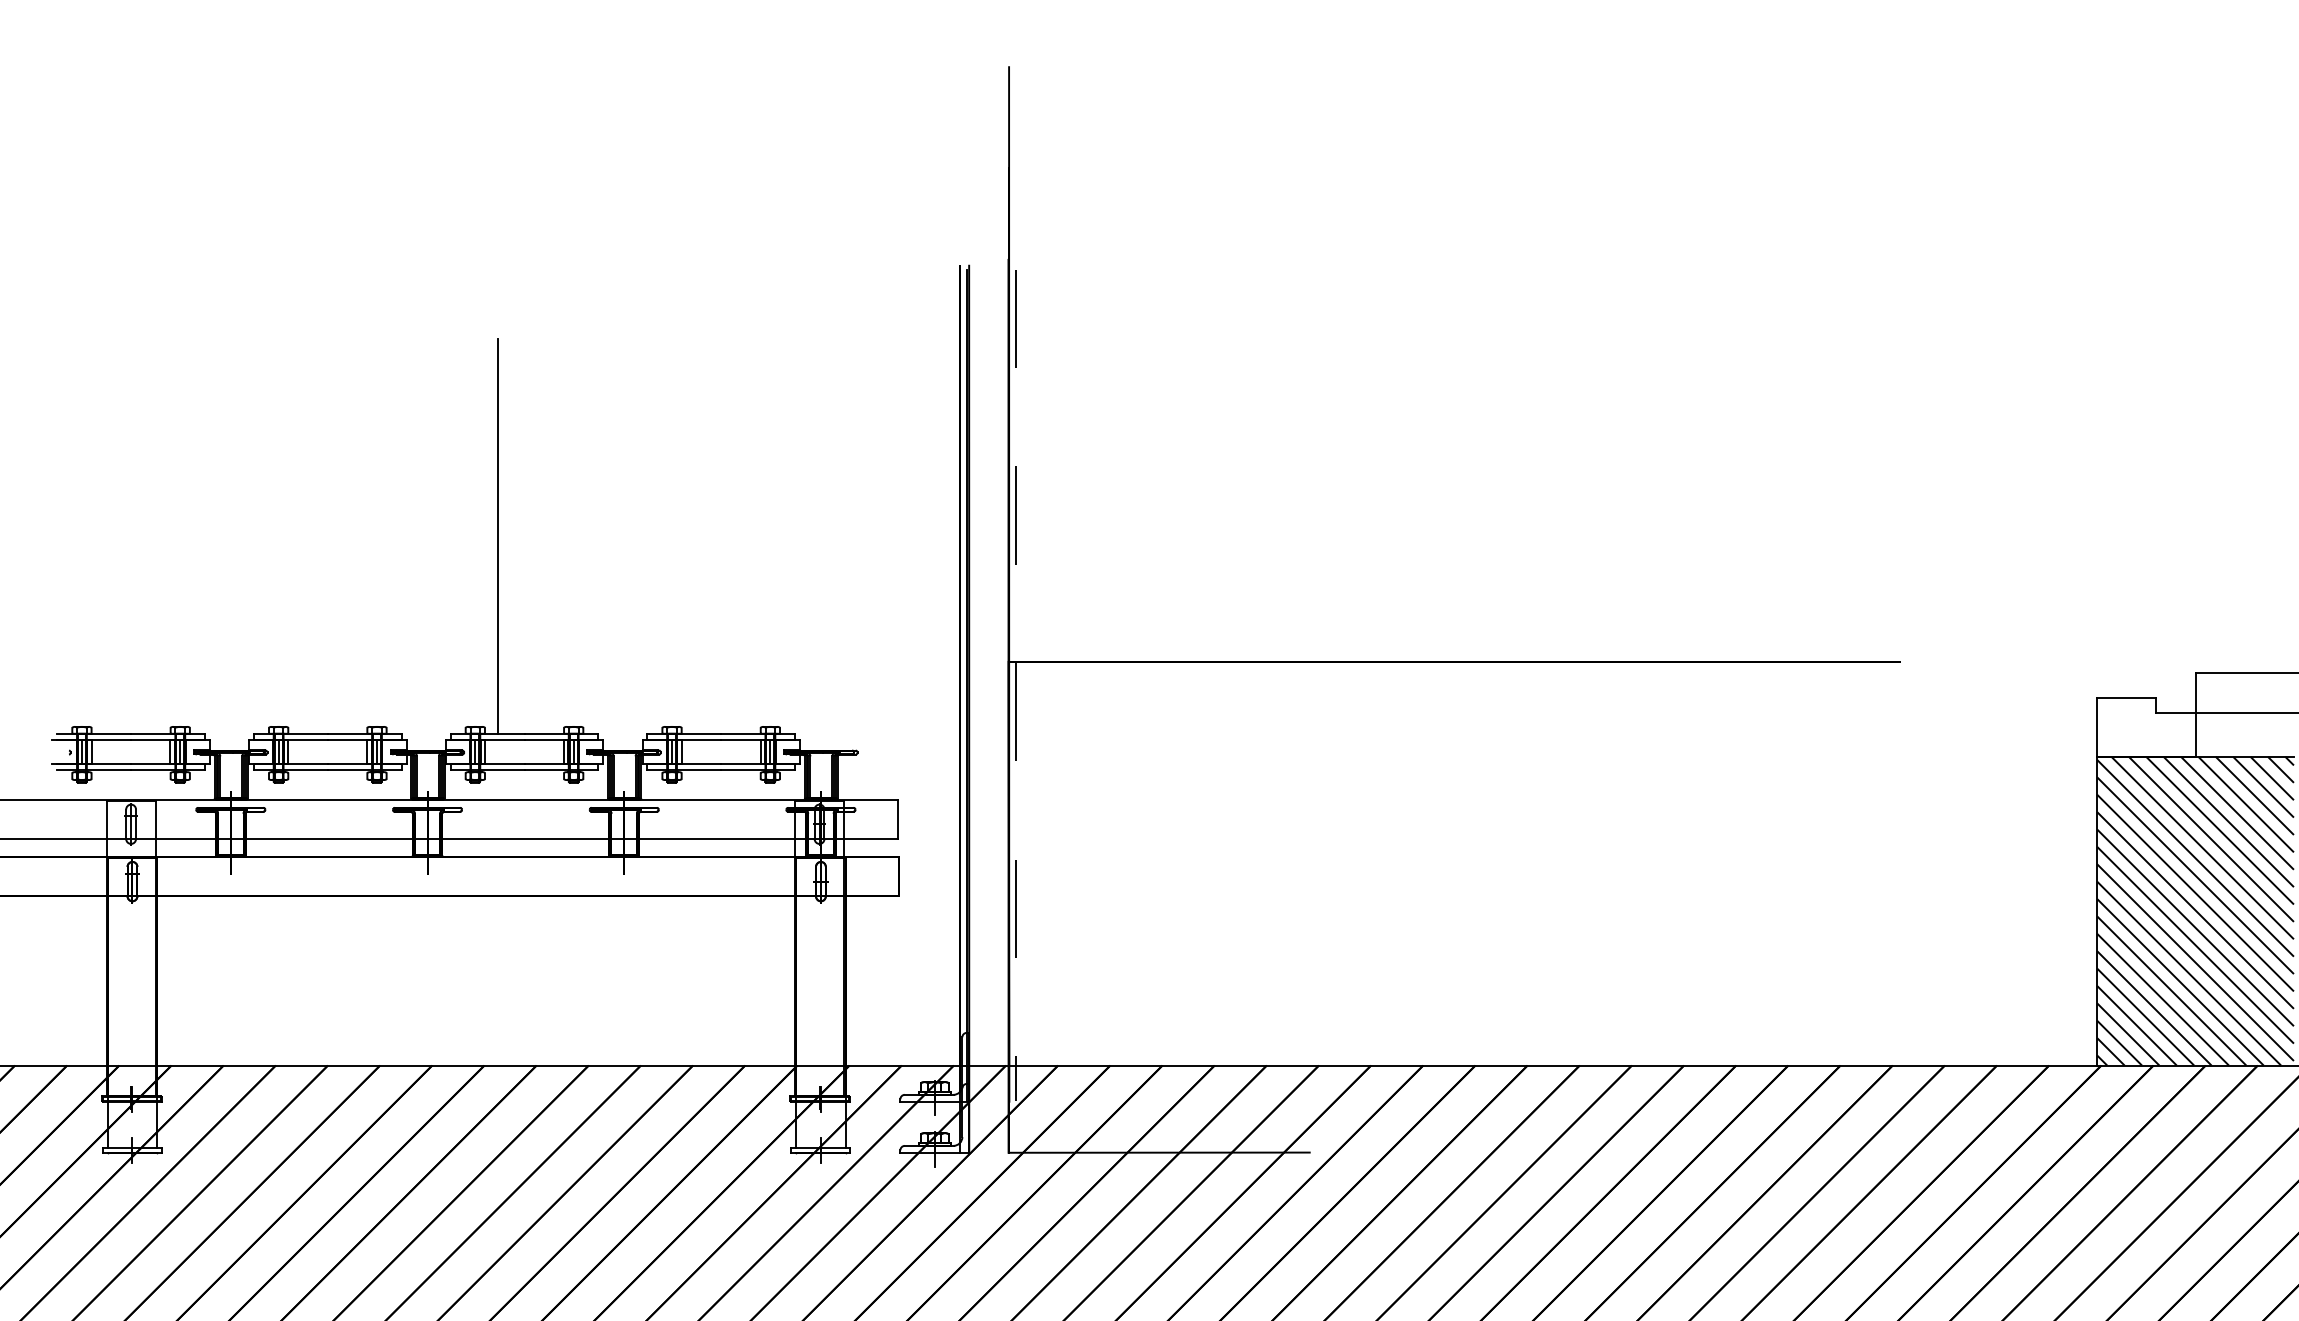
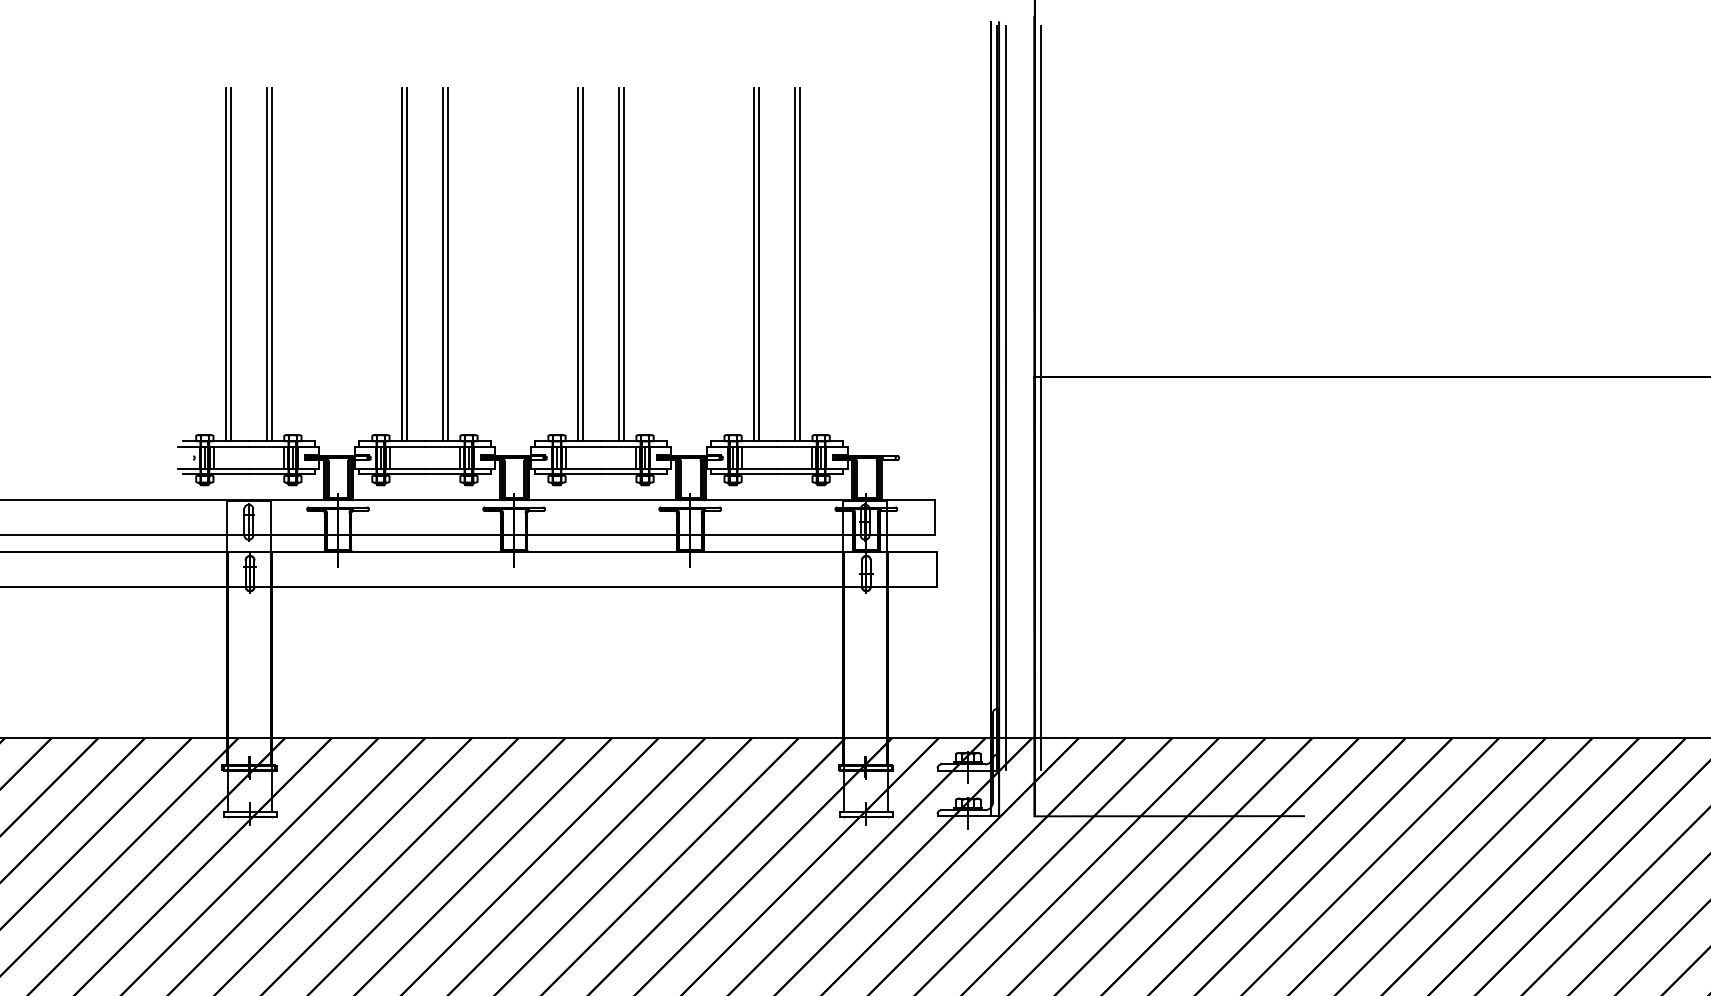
line: (105, 536) -> (225, 264), added
line: (110, 536) -> (230, 264), added
line: (151, 536) -> (267, 264), added
line: (157, 536) -> (272, 264), added
line: (301, 536) -> (401, 264), added
line: (307, 536) -> (406, 264), added
line: (347, 536) -> (442, 264), added
line: (353, 536) -> (447, 264), added
line: (504, 536) -> (583, 264), added
line: (544, 536) -> (618, 264), added
line: (550, 536) -> (624, 264), added
line: (695, 536) -> (754, 264), added
line: (701, 536) -> (759, 264), added
line: (741, 536) -> (795, 264), added
line: (747, 536) -> (800, 264), added
line: (976, 684) -> (1005, 397), added
line: (1015, 685) -> (1040, 398), dashed -> solid

